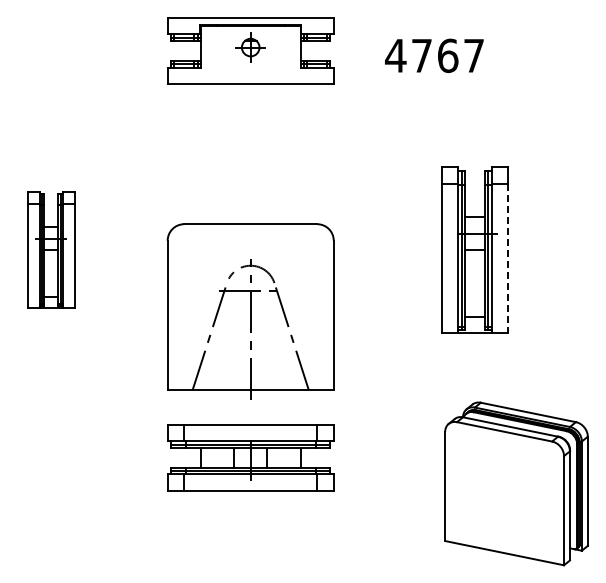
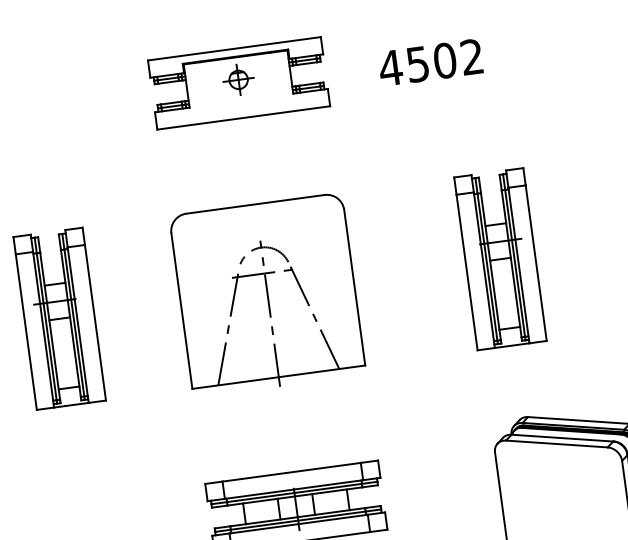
text: (447, 55) -> (444, 60), 4767 -> 4502
part: (51, 249) -> (59, 318), size x1.43
line: (508, 258) -> (536, 263), dashed -> solid
part: (250, 311) -> (267, 295), moved

